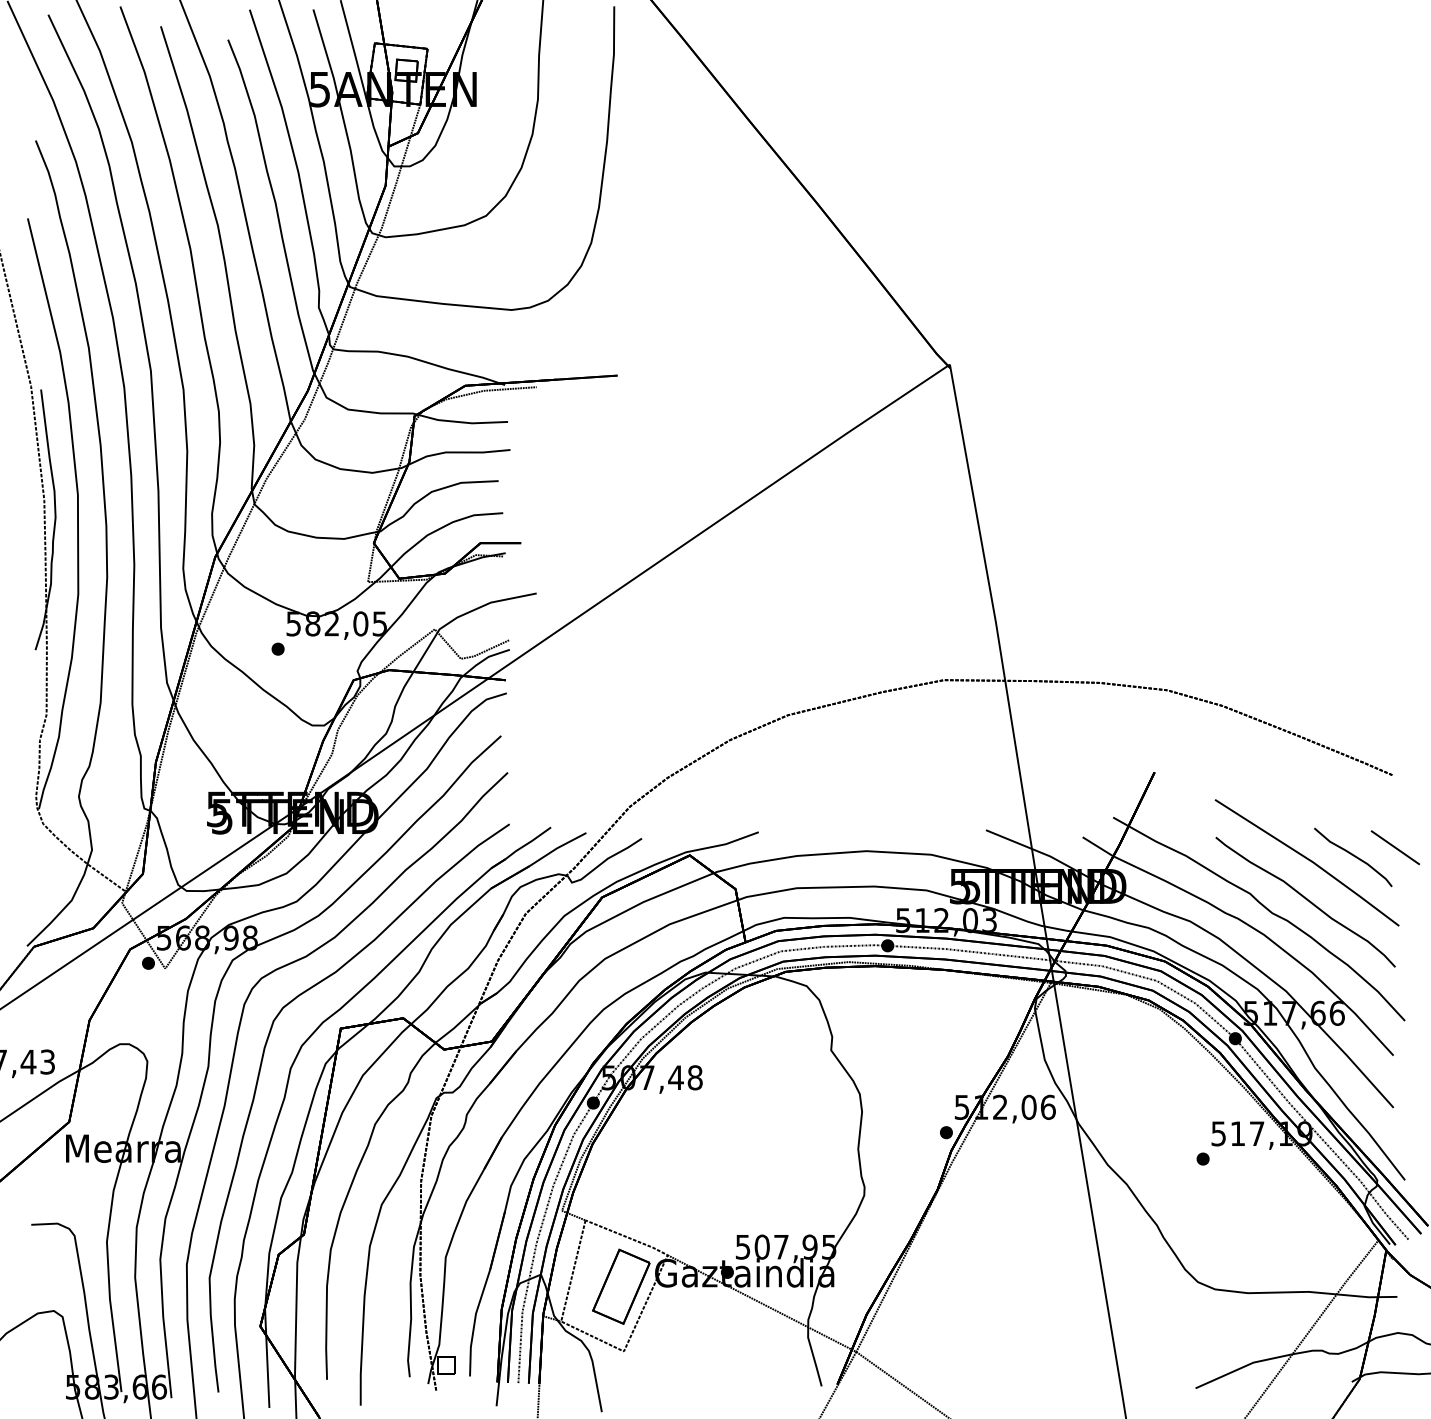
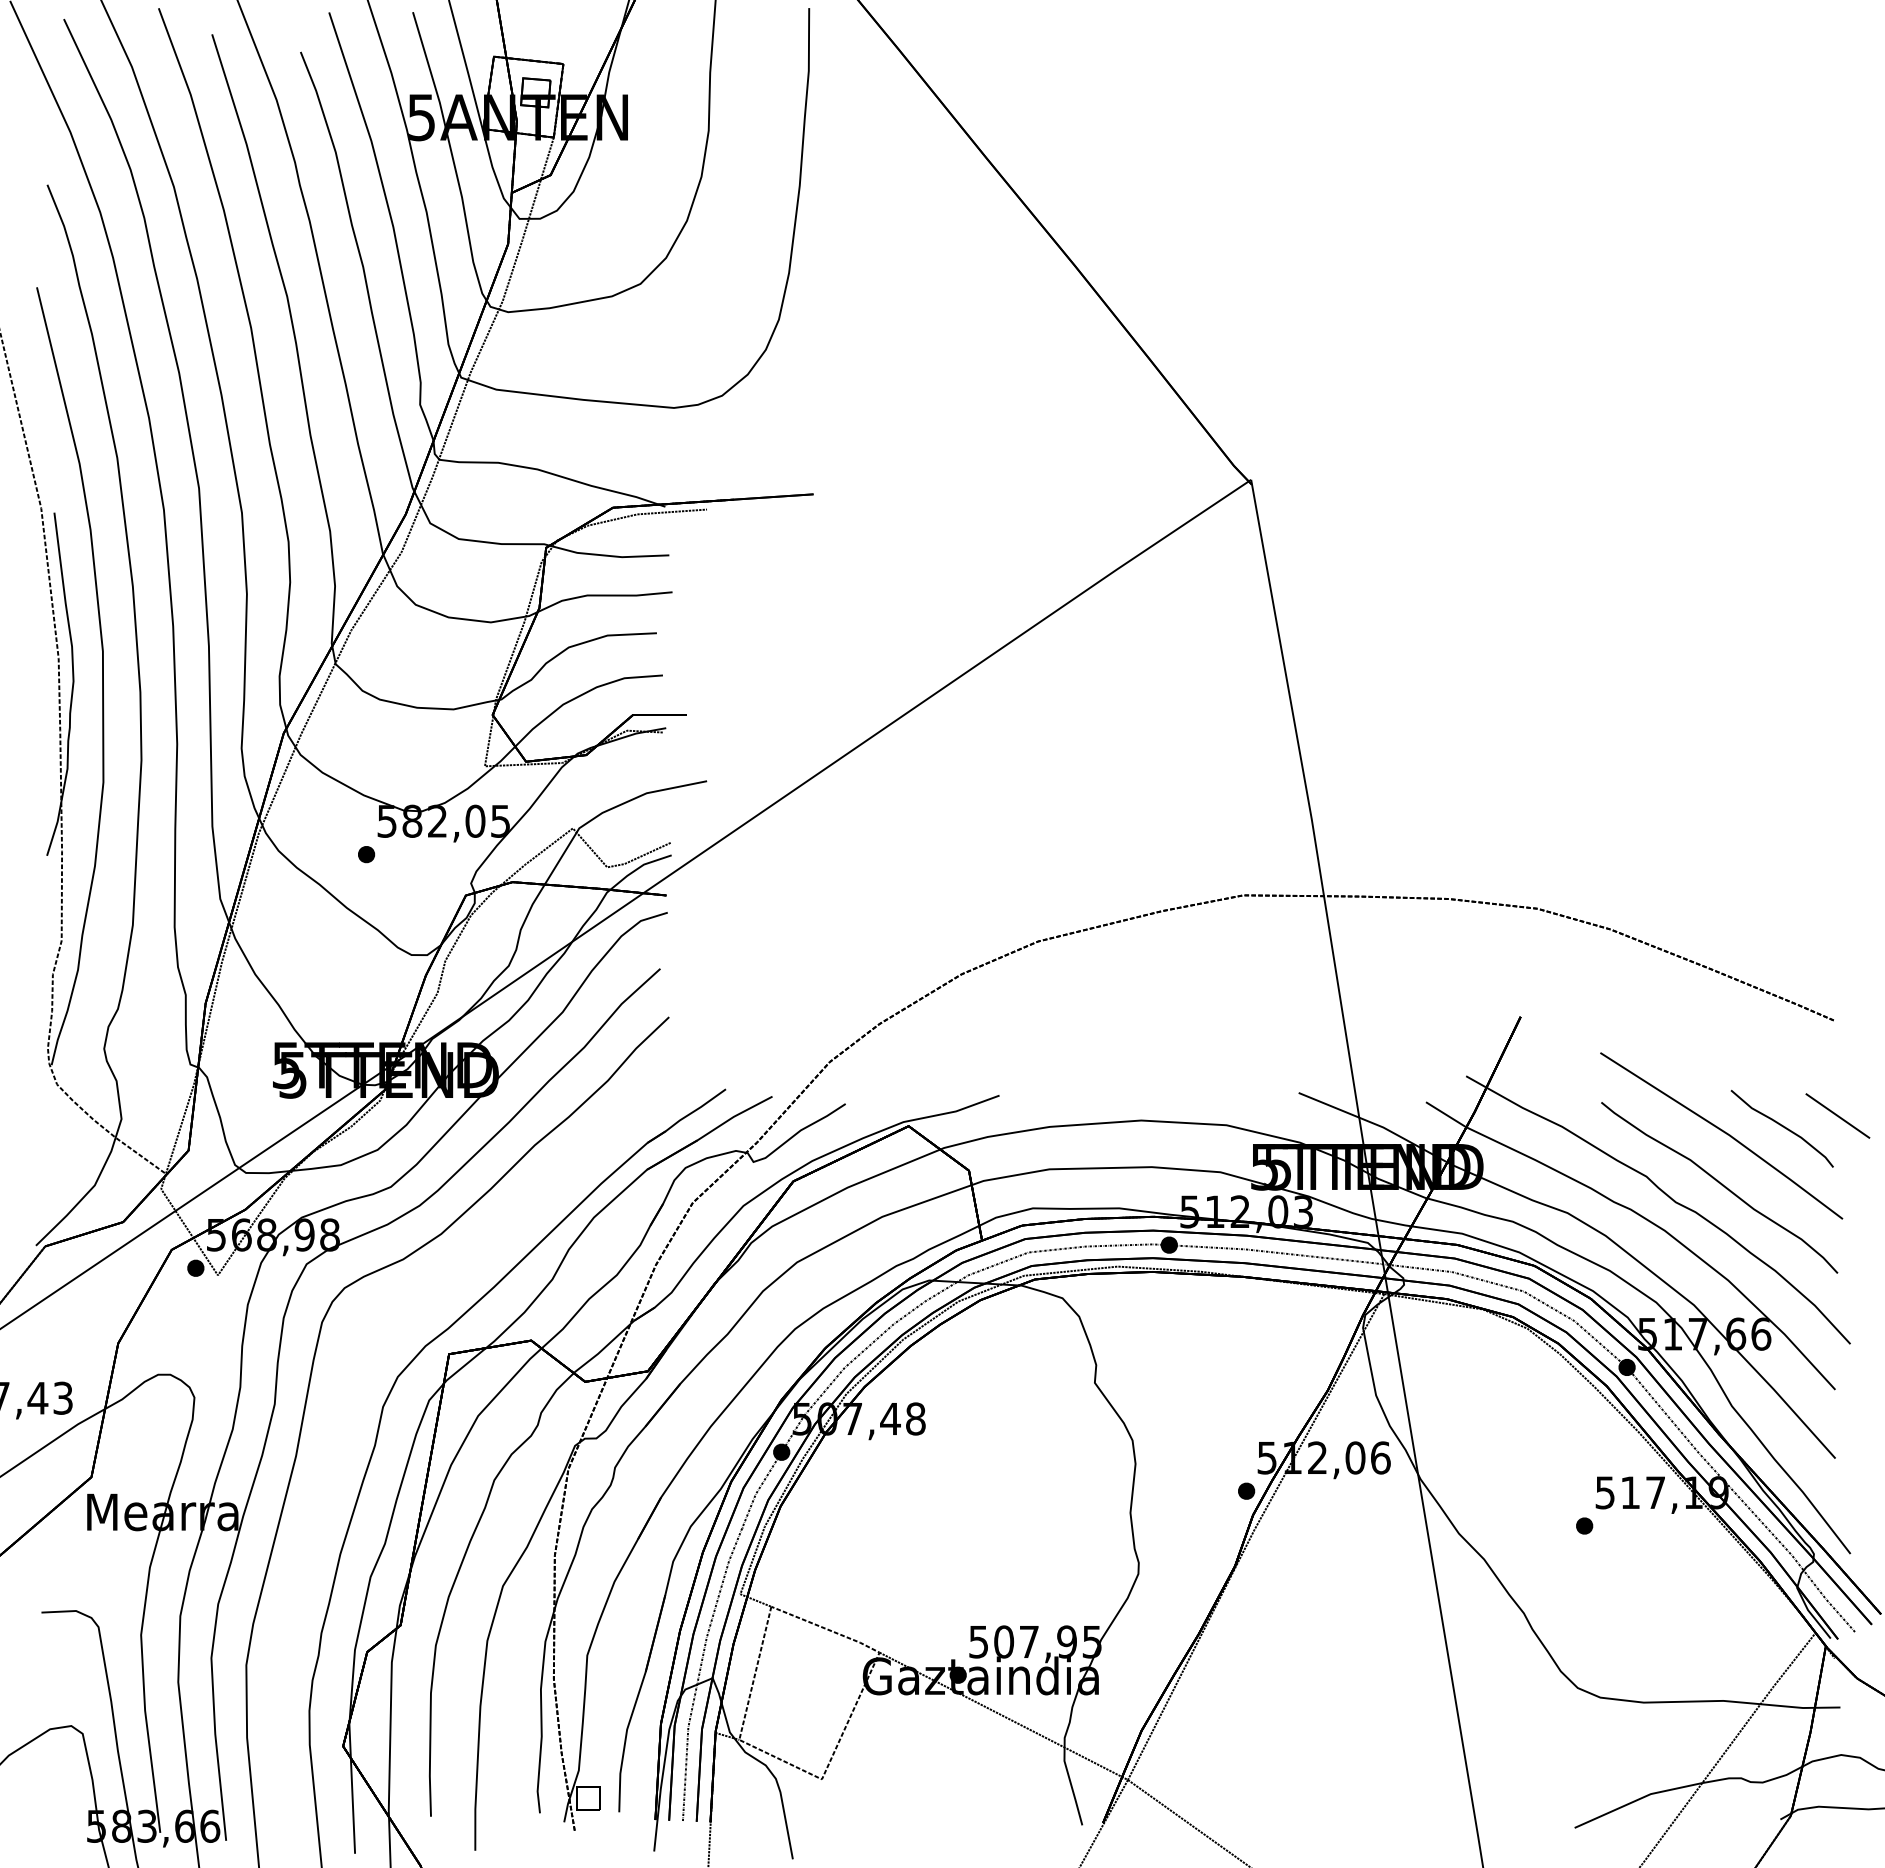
part: (257, 1085) -> (339, 1428), removed
part: (621, 1287) -> (818, 1694), removed

